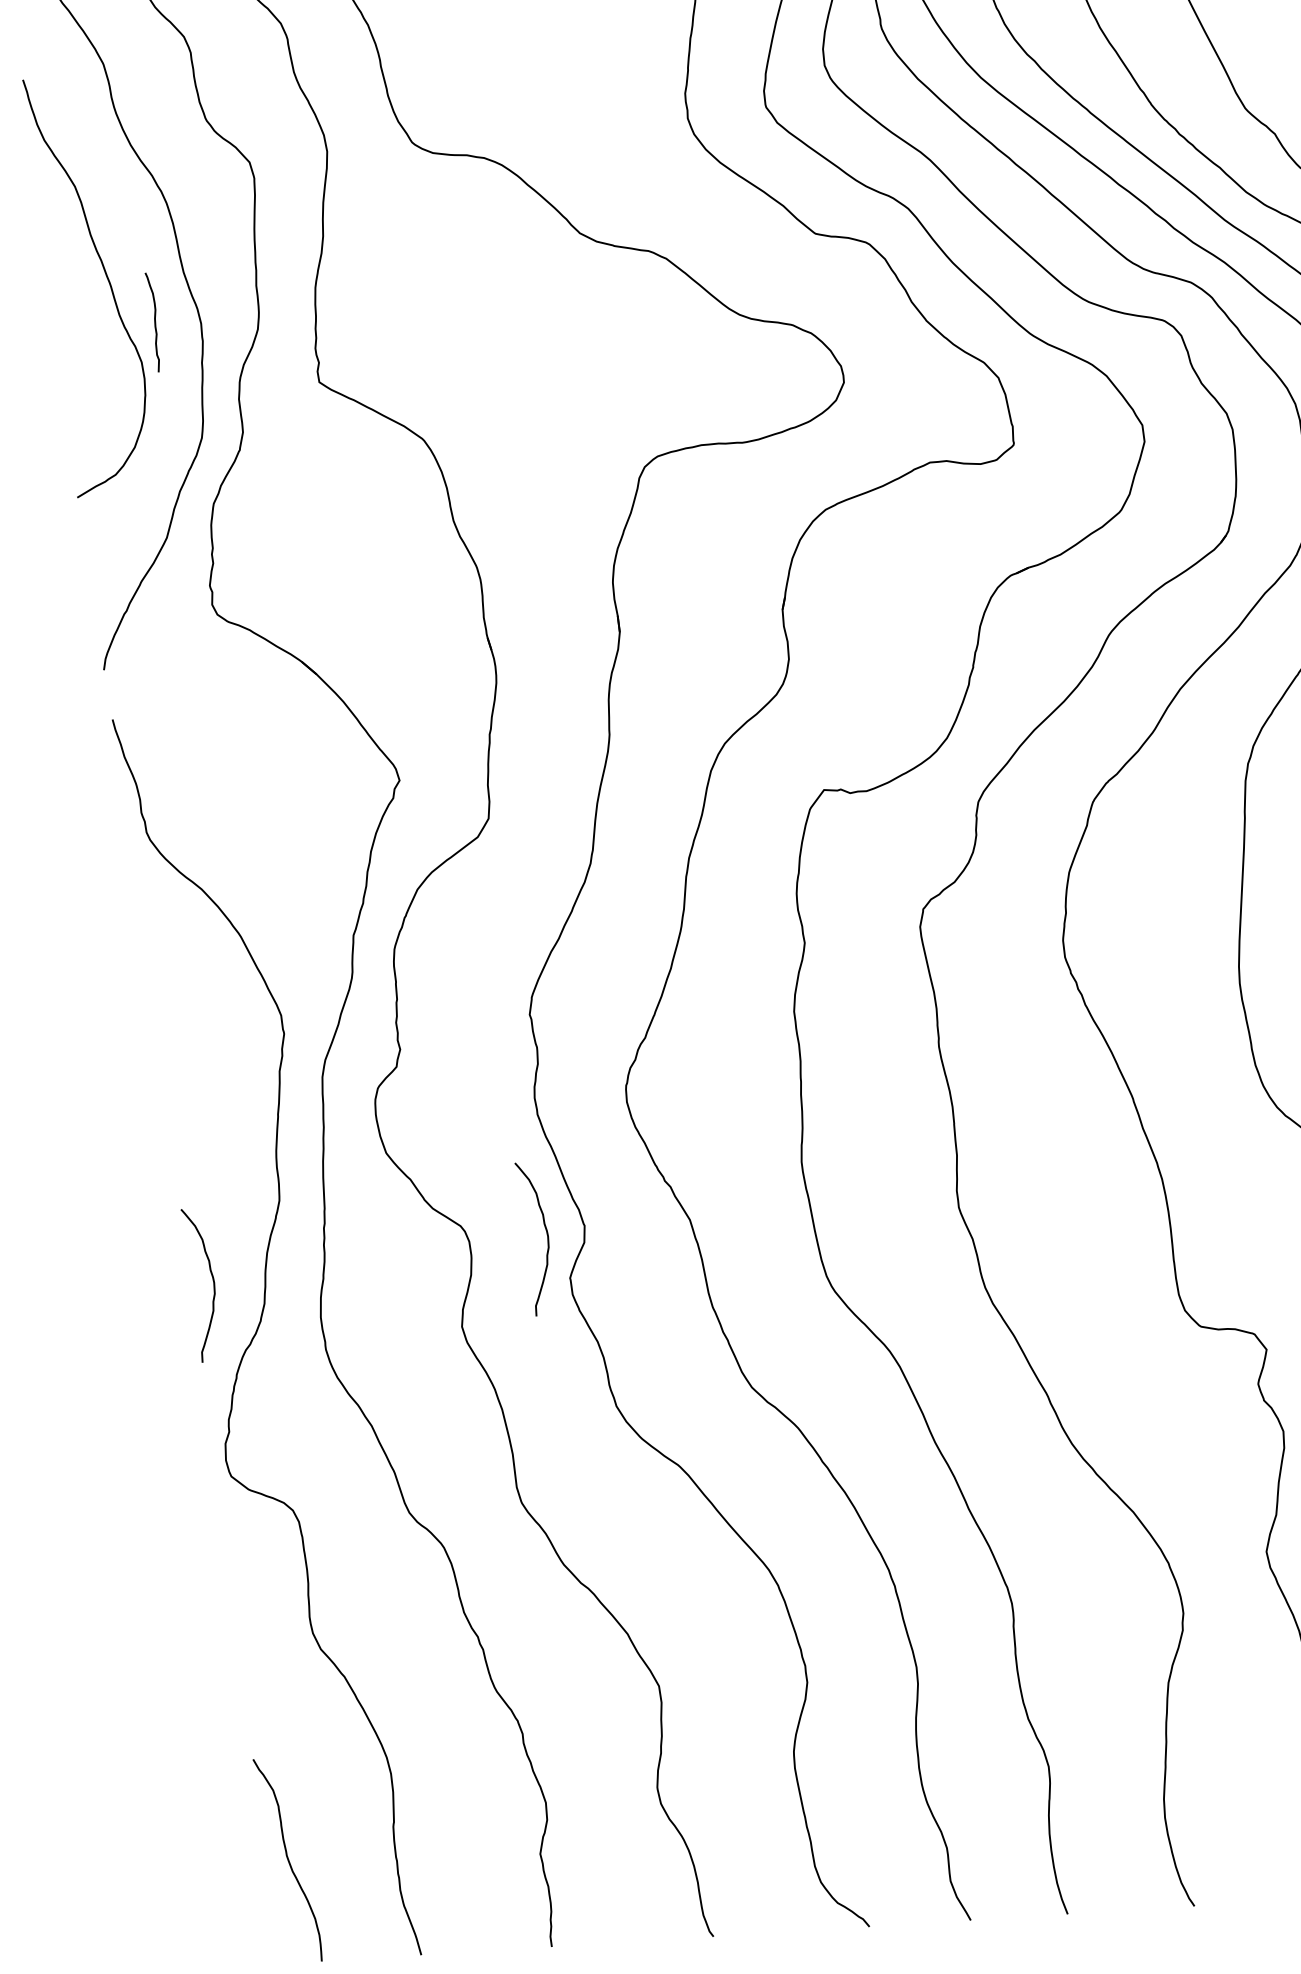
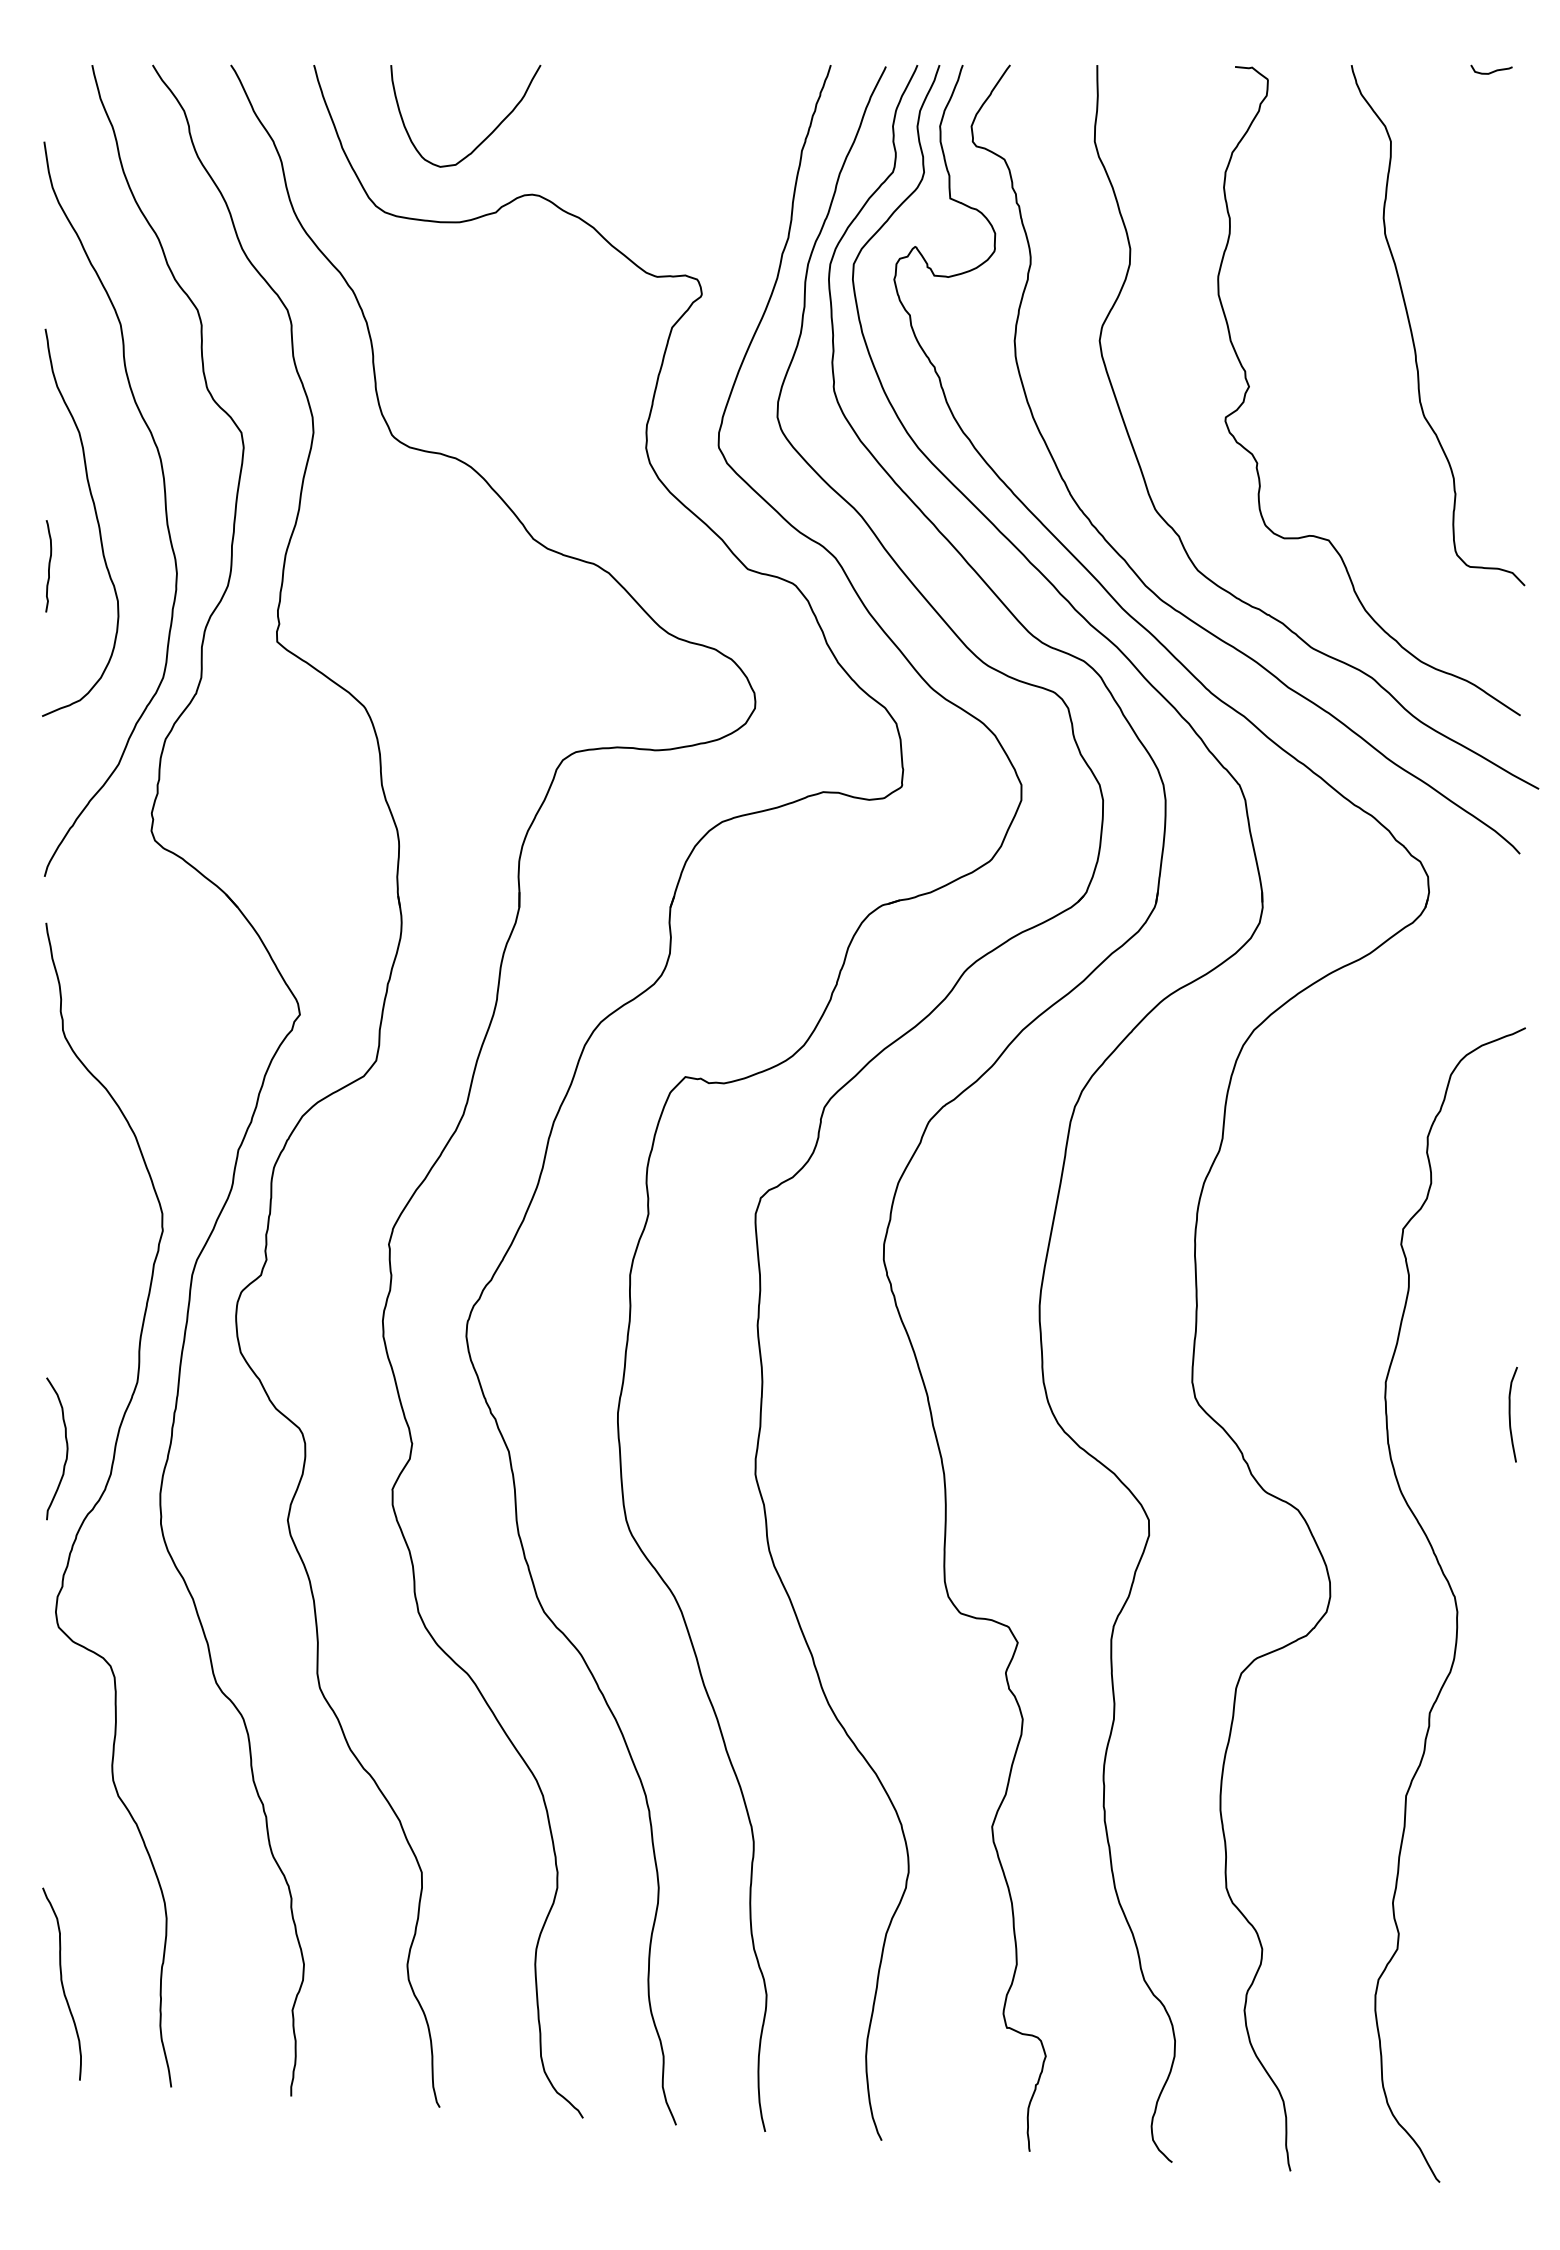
curve: (154, 322) -> (48, 566), moved
curve: (546, 1236) -> (376, 1448), removed

